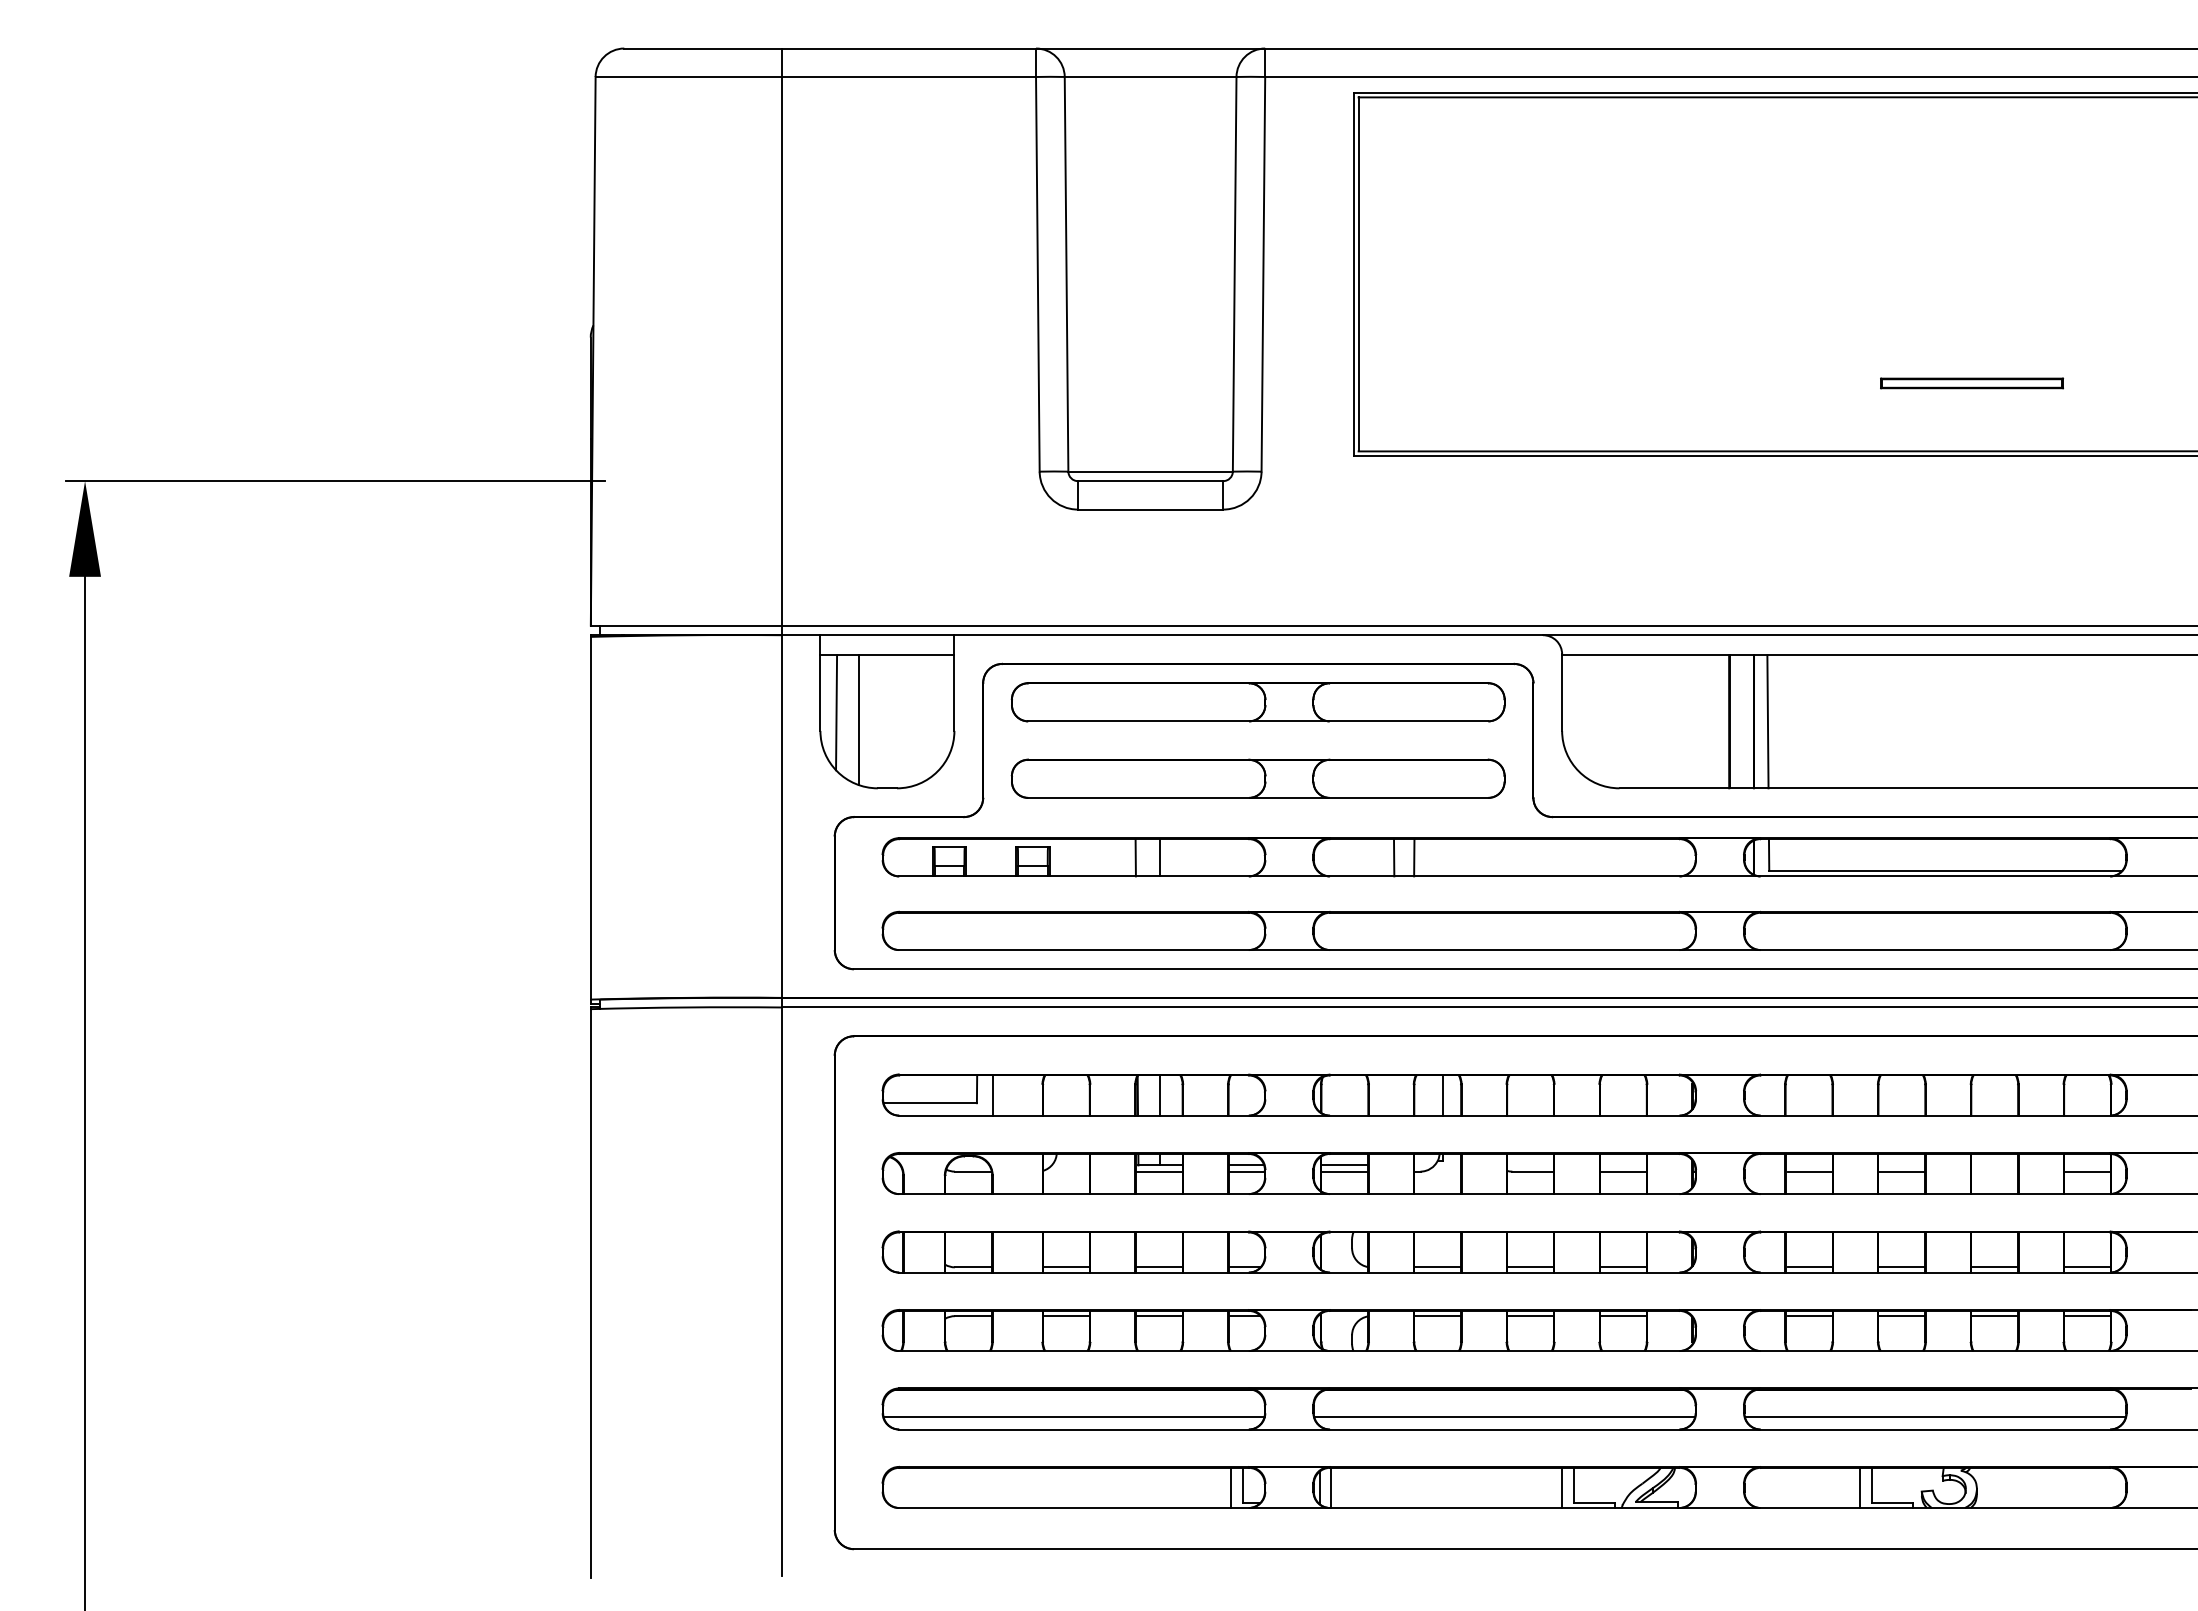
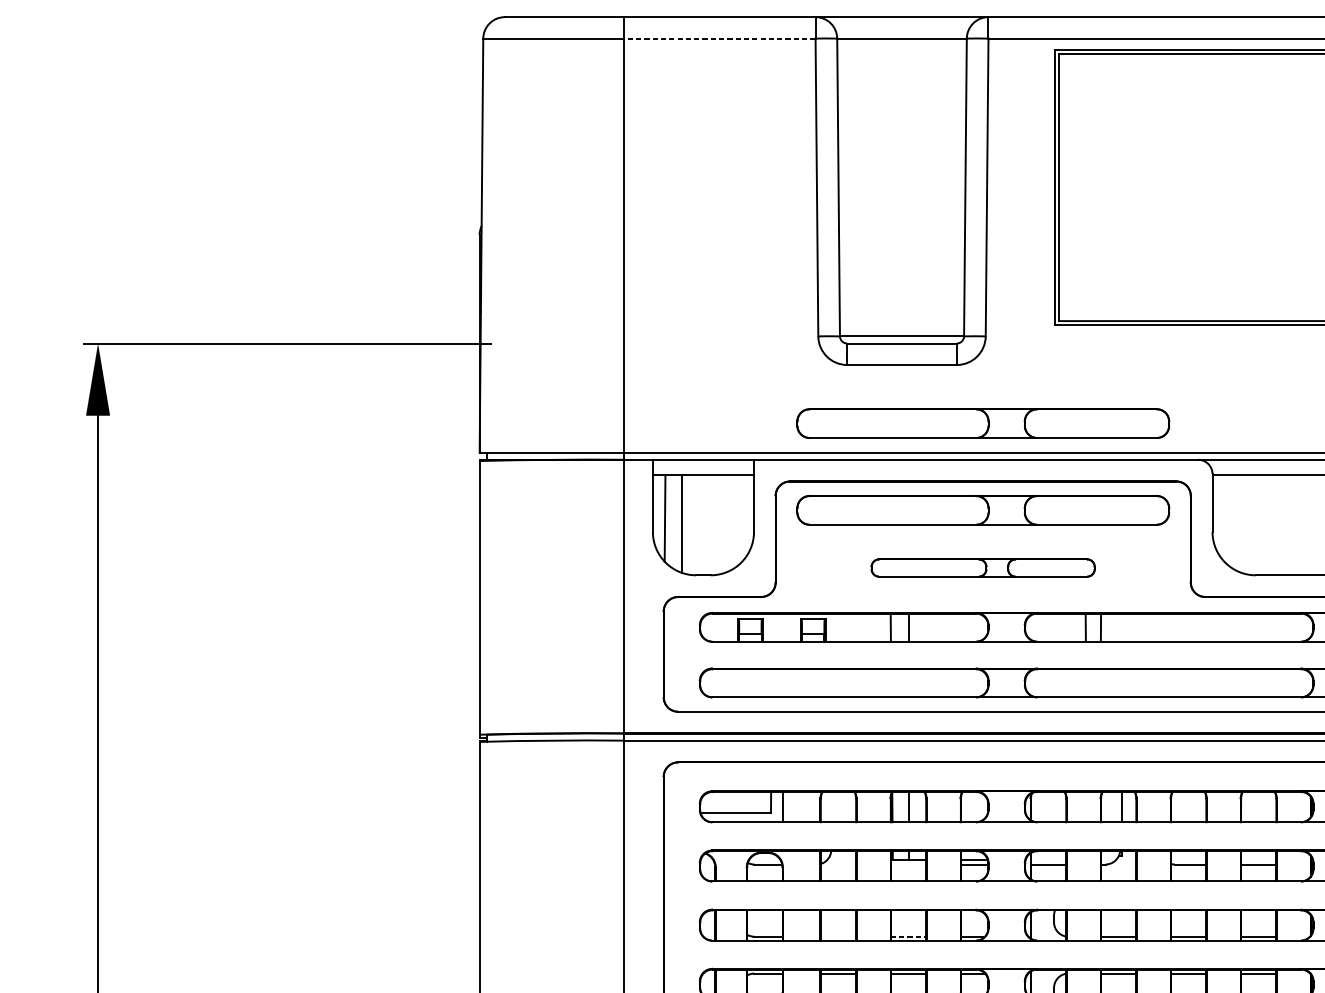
line: (909, 77) -> (720, 38), solid -> dashed
part: (1257, 587) -> (982, 423), added
part: (1257, 778) -> (982, 567), size x0.6
line: (1344, 1165) -> (1048, 859), removed
line: (1158, 1171) -> (907, 864), removed
line: (1065, 1267) -> (837, 936), removed
line: (1159, 1267) -> (908, 936), solid -> dashed

